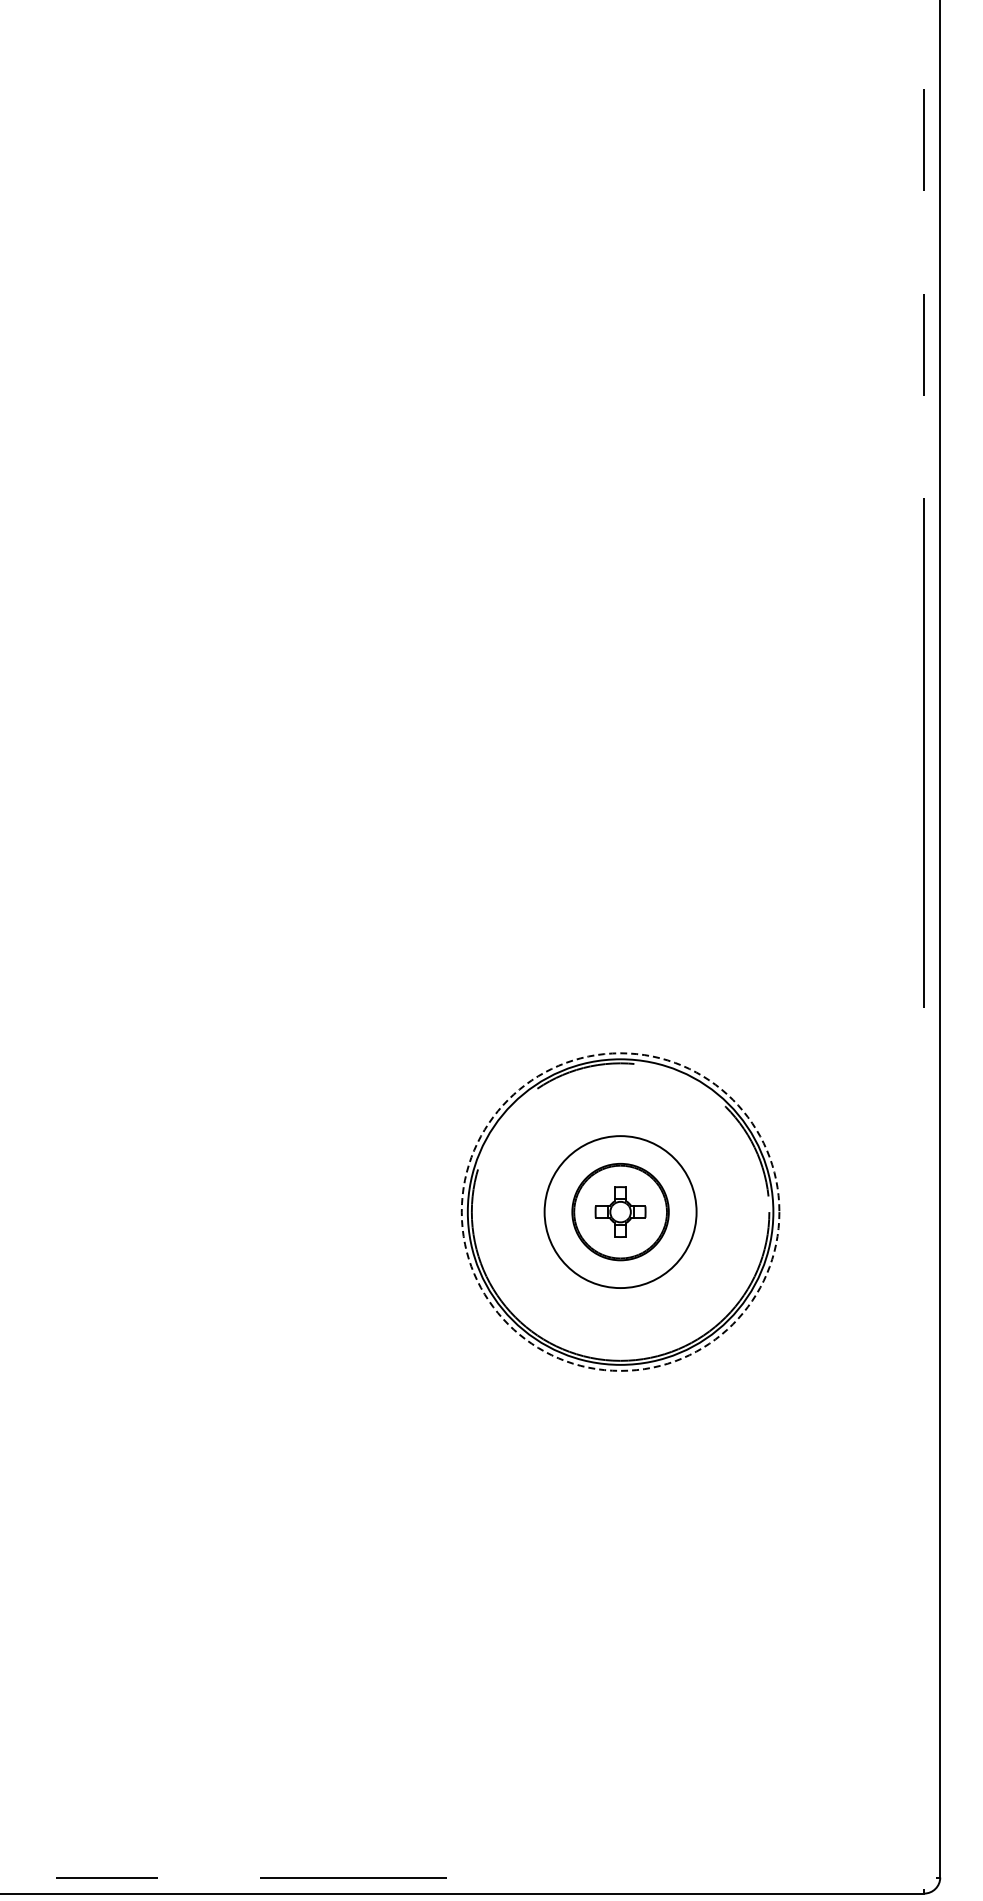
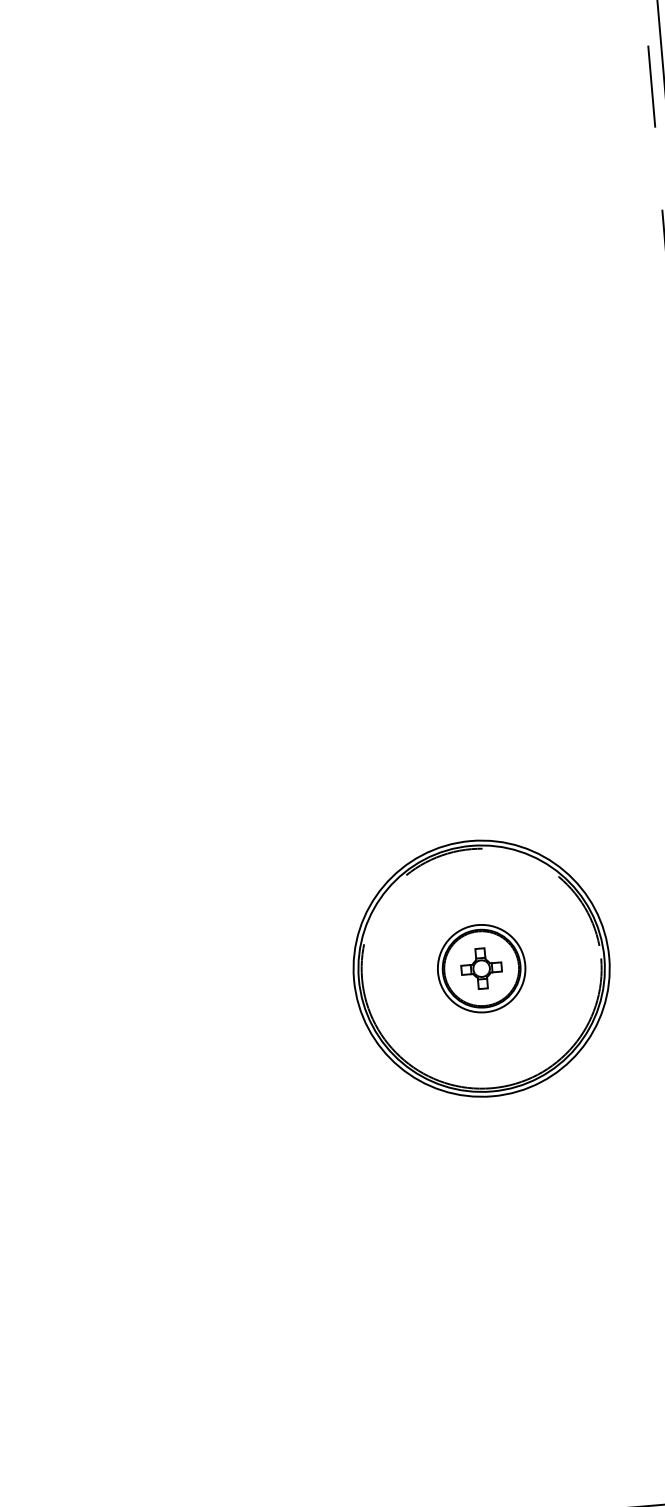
circle: (620, 1211) -> (481, 968), dashed -> solid
circle: (620, 1211) -> (481, 968), size x0.71

